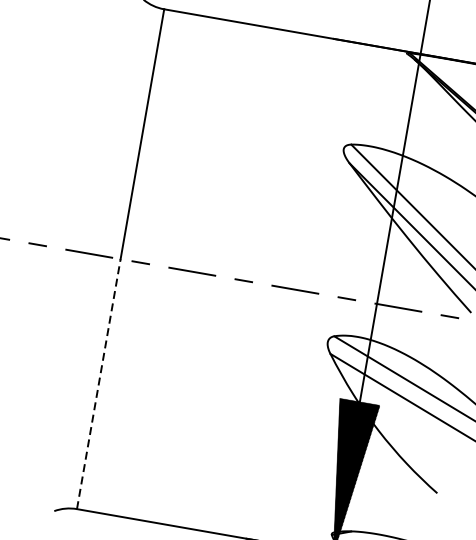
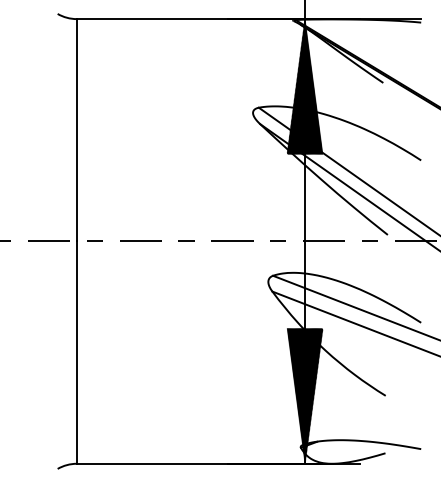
hatch: (406, 129) -> (304, 86), added
line: (98, 383) -> (76, 352), dashed -> solid

